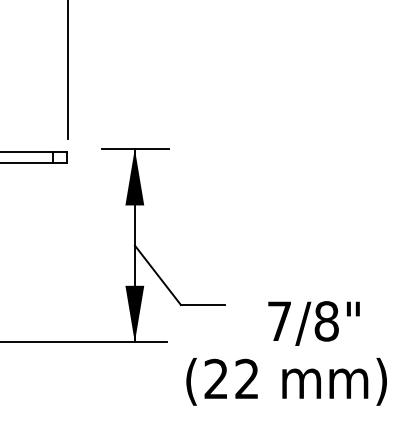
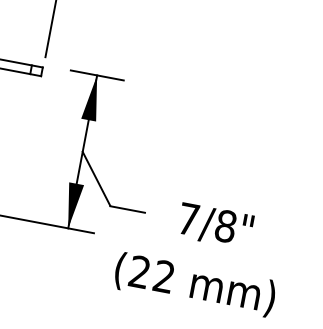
text: (313, 323) -> (215, 226), moved
text: (286, 381) -> (195, 284), moved

